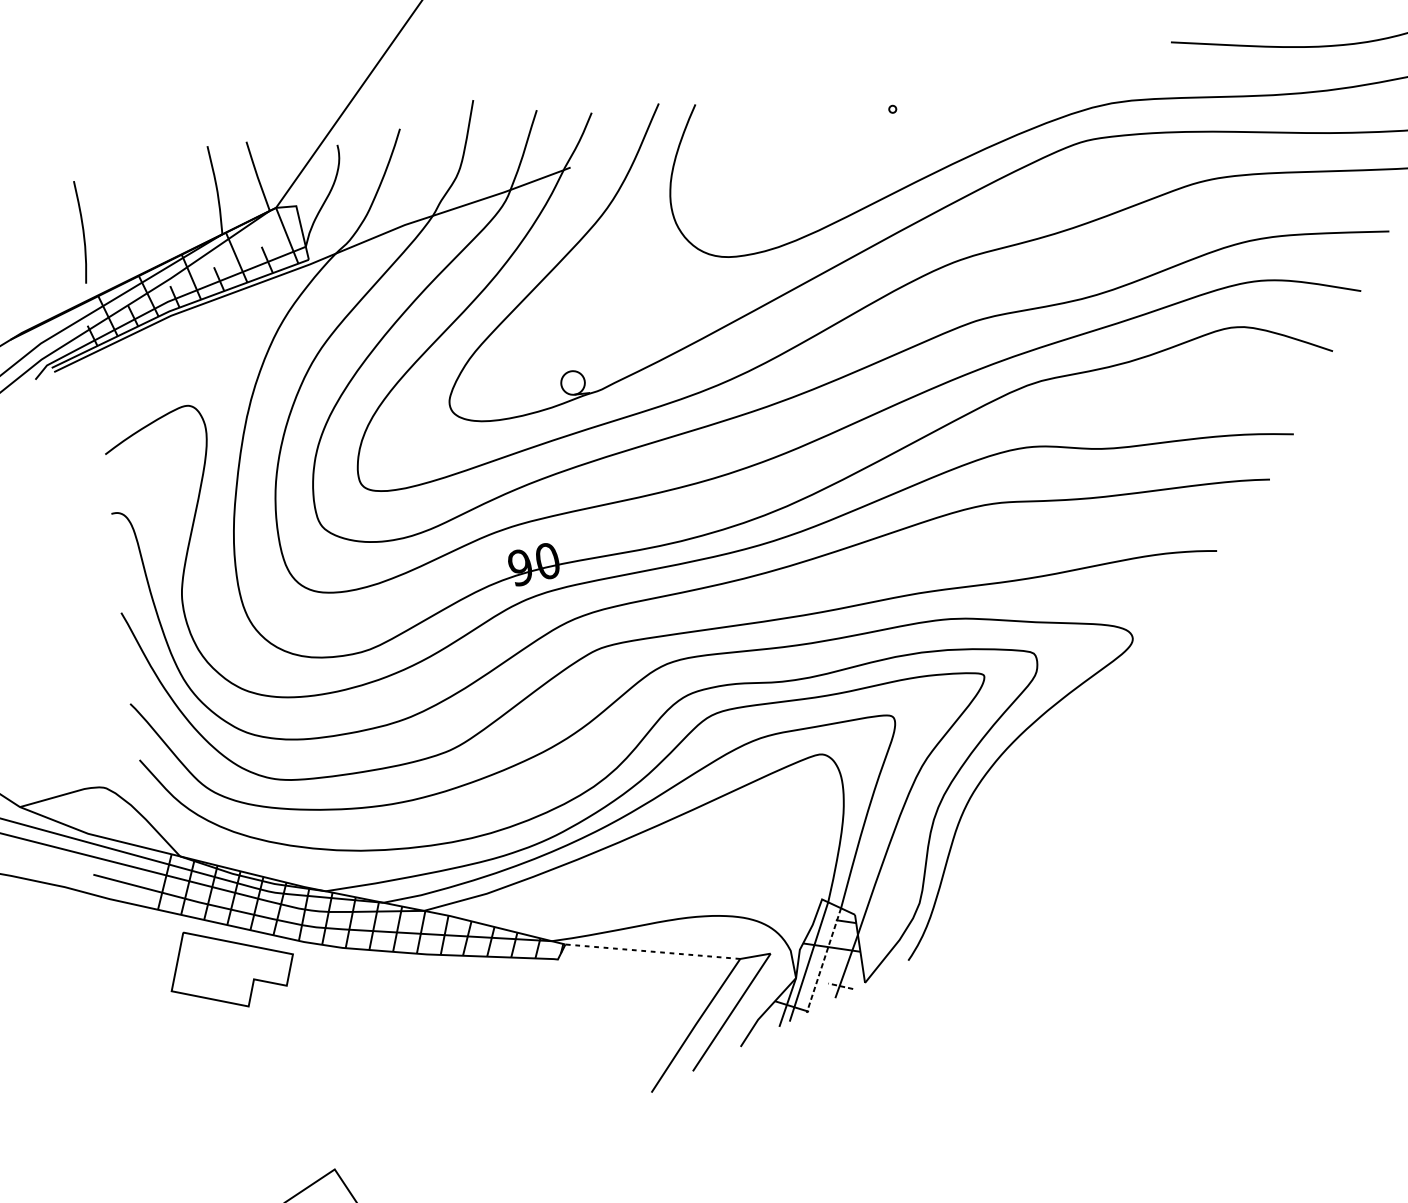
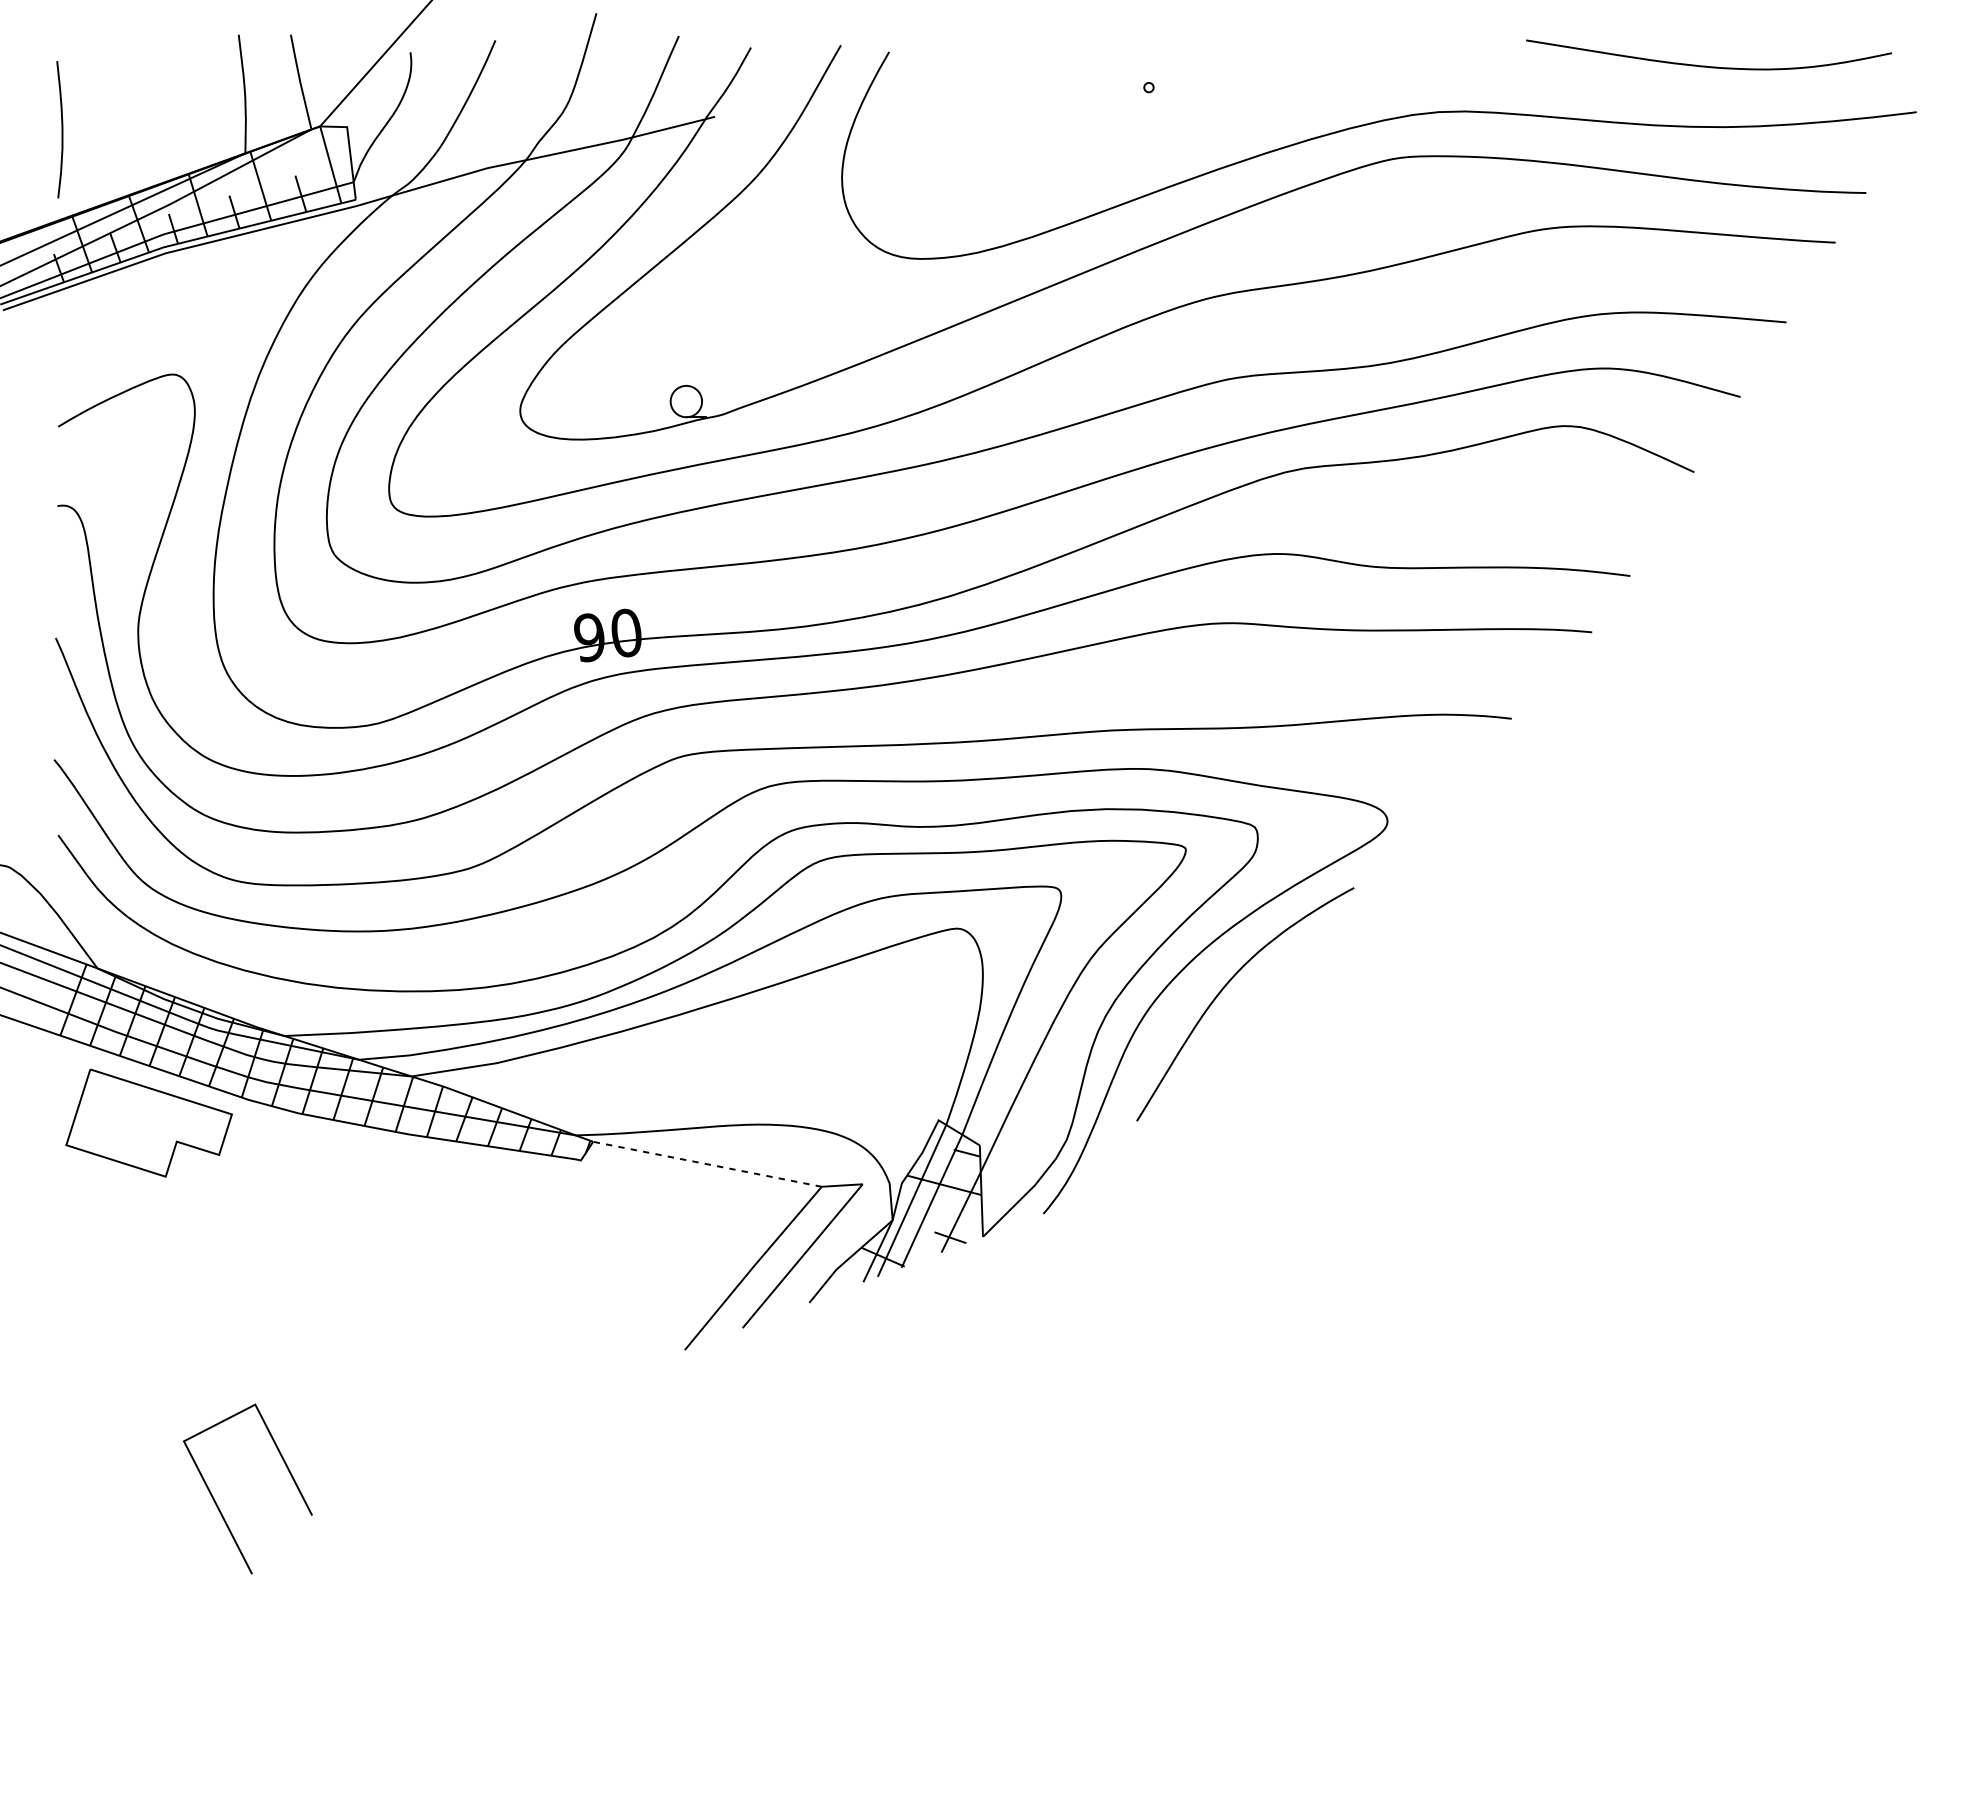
curve: (1026, 775) -> (1226, 986), added
line: (823, 960) -> (931, 1201), dashed -> solid
line: (840, 986) -> (950, 1237), dashed -> solid

